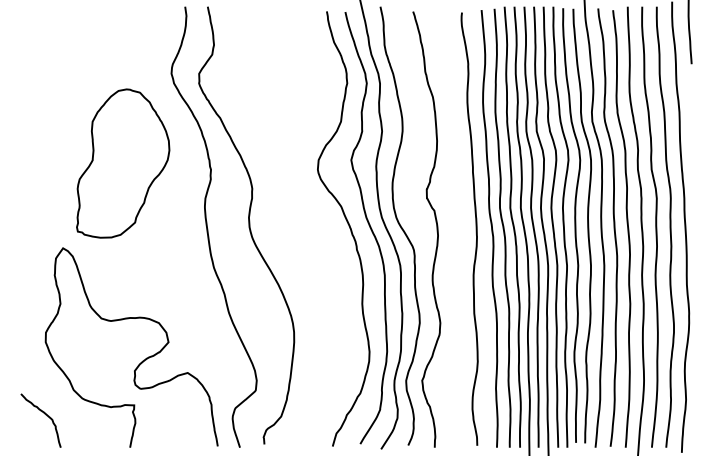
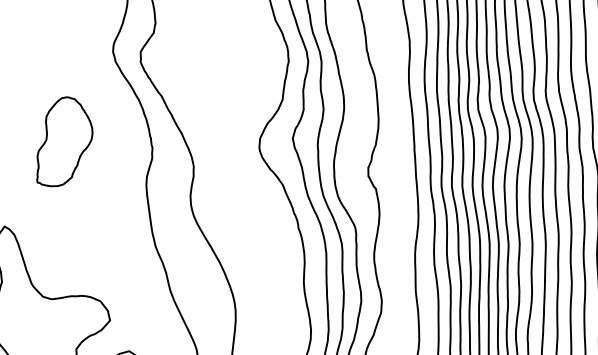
part: (123, 163) -> (65, 141), size x0.6

